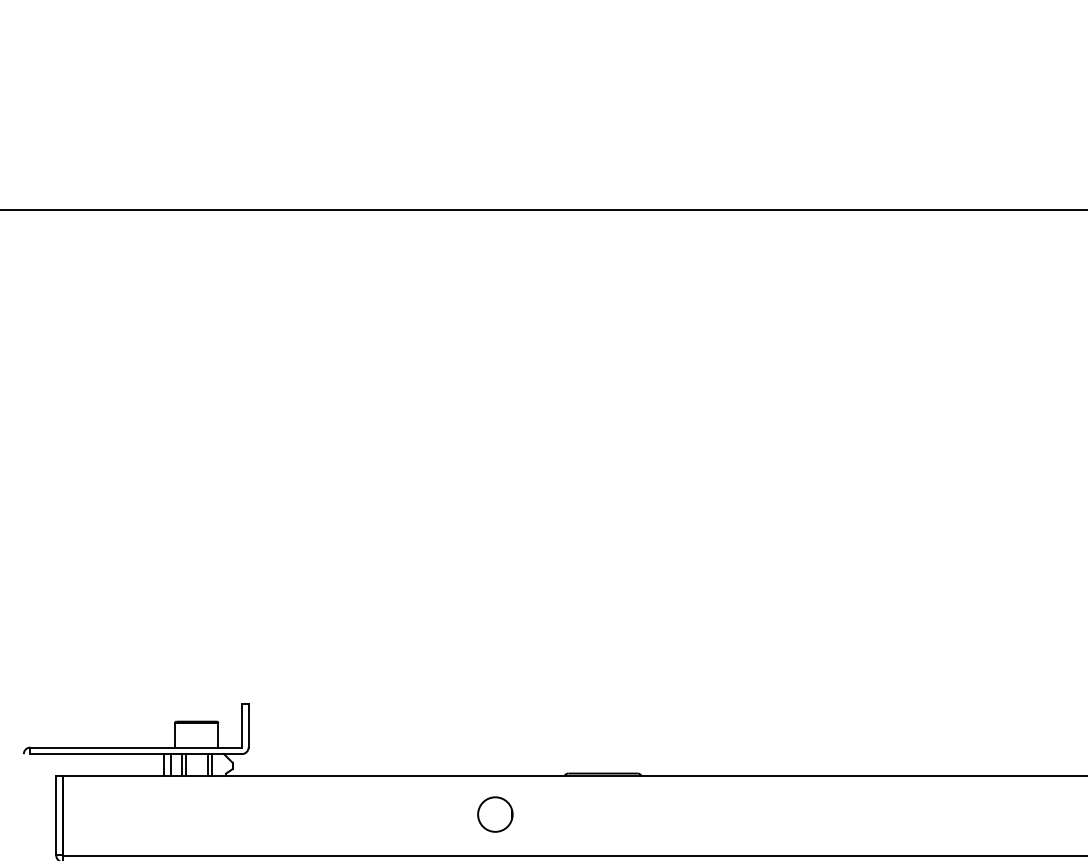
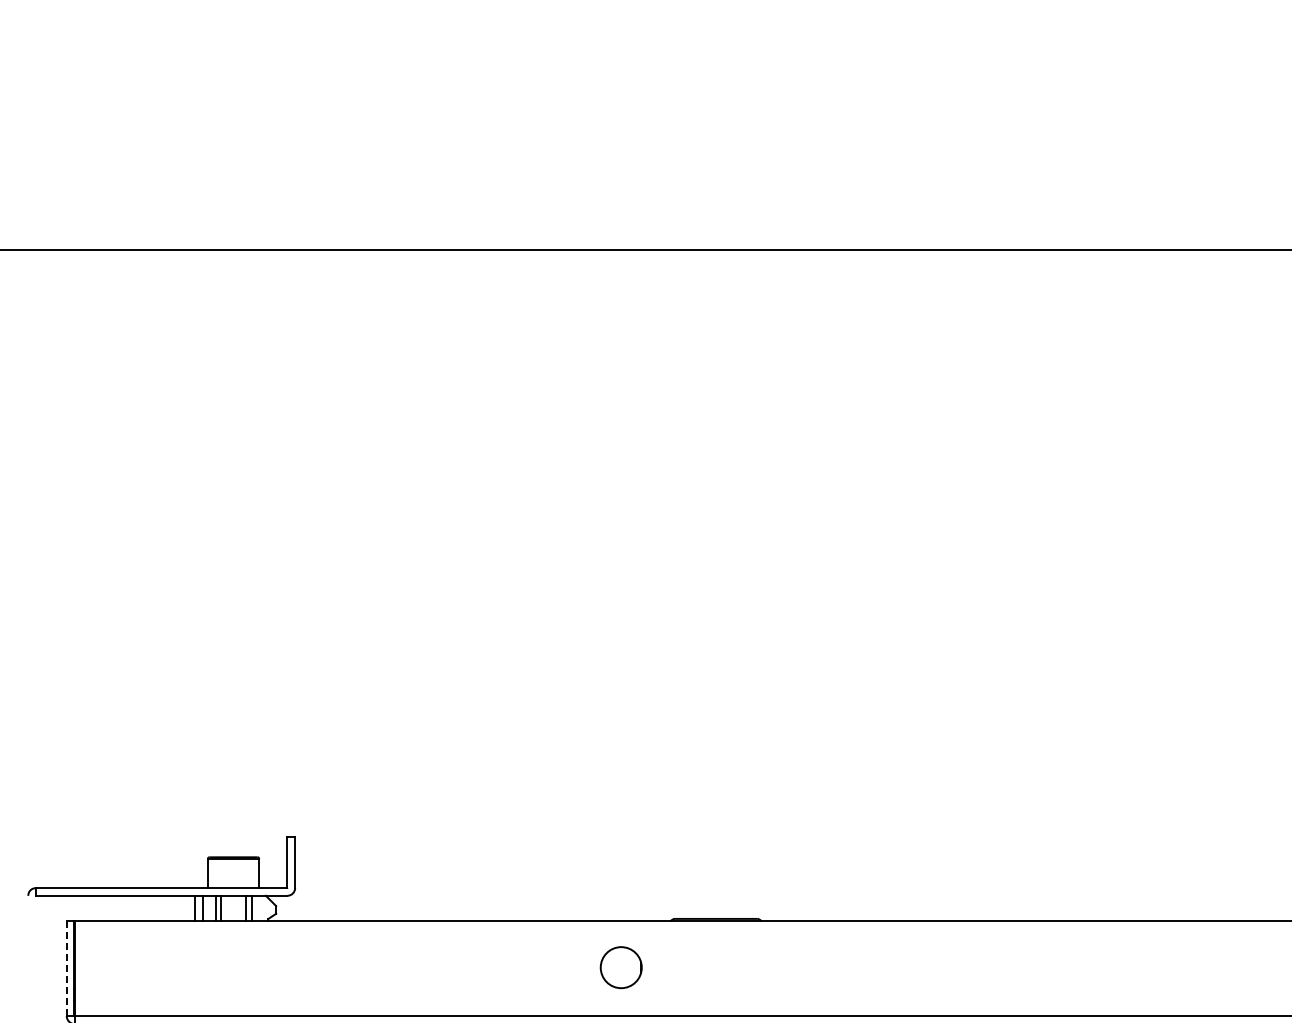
circle: (494, 814) -> (620, 967), moved
line: (56, 815) -> (66, 968), solid -> dashed

